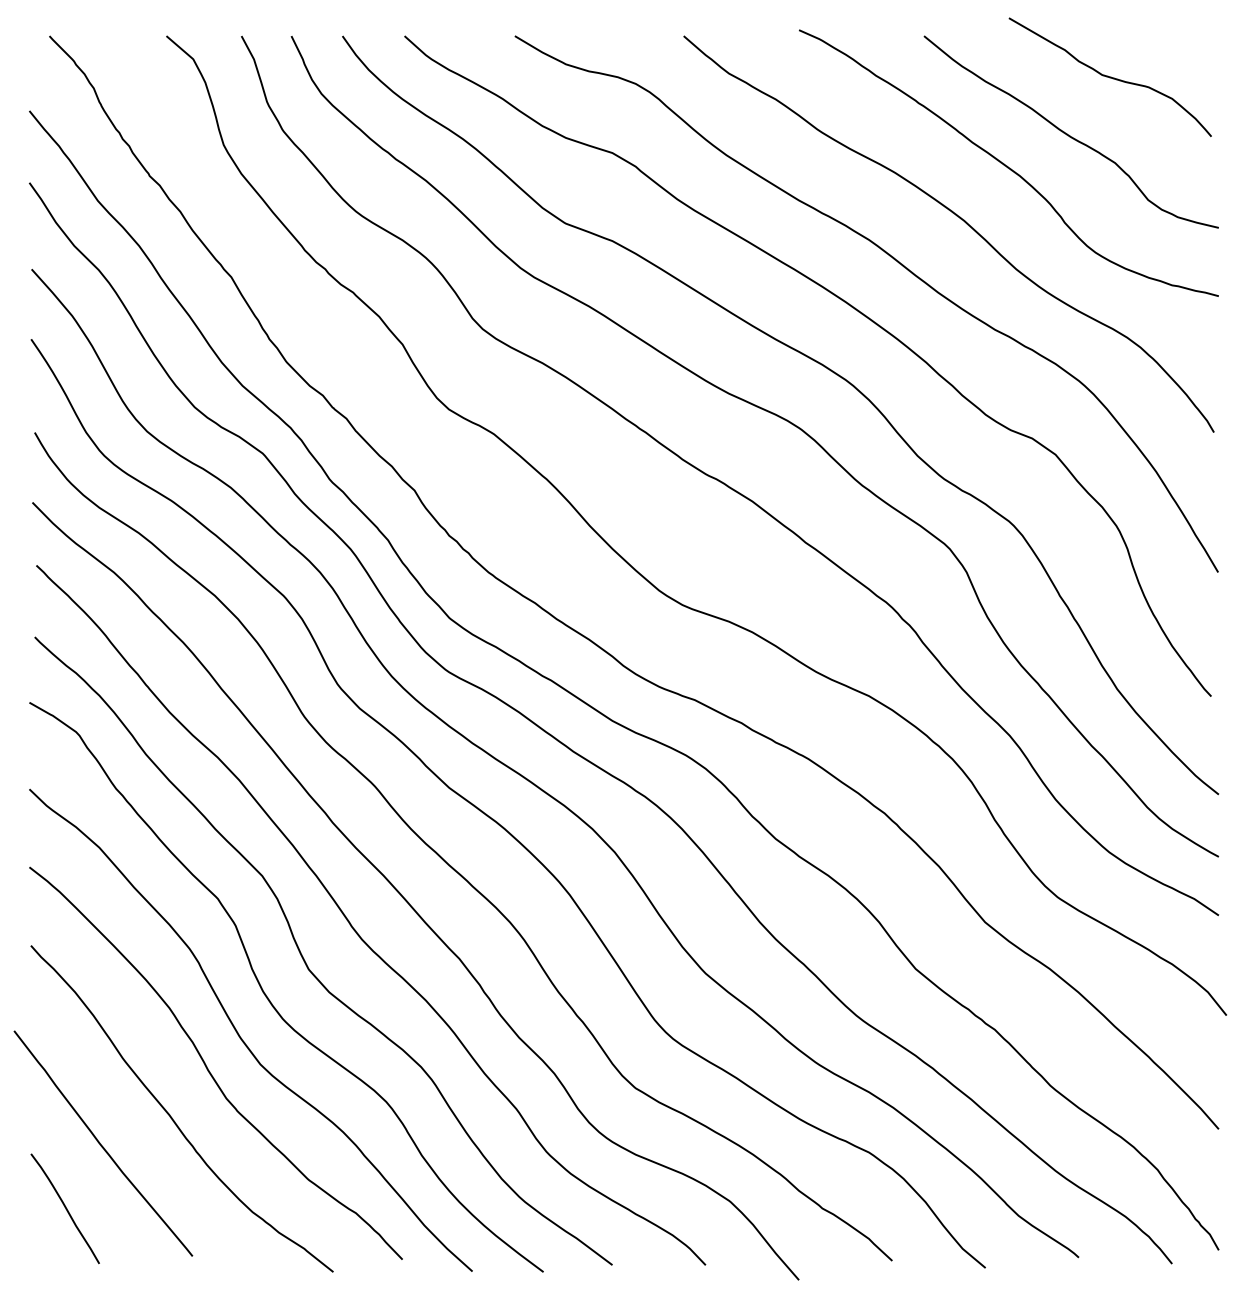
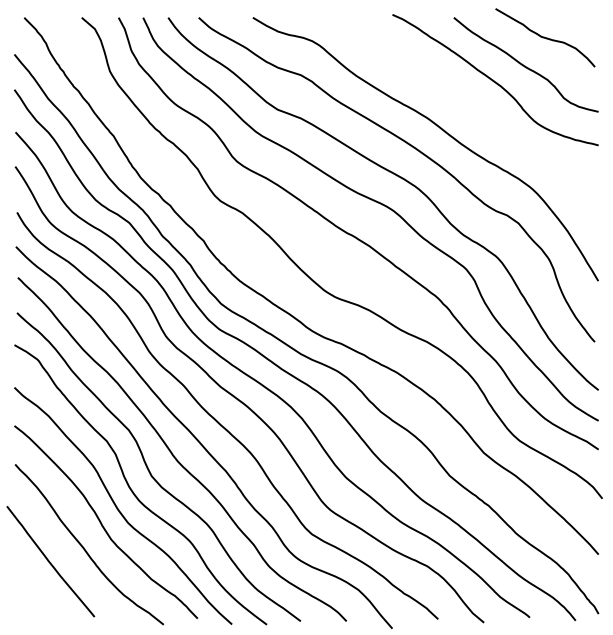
curve: (957, 218) -> (470, 107), removed
line: (64, 1208) -> (31, 593), removed

